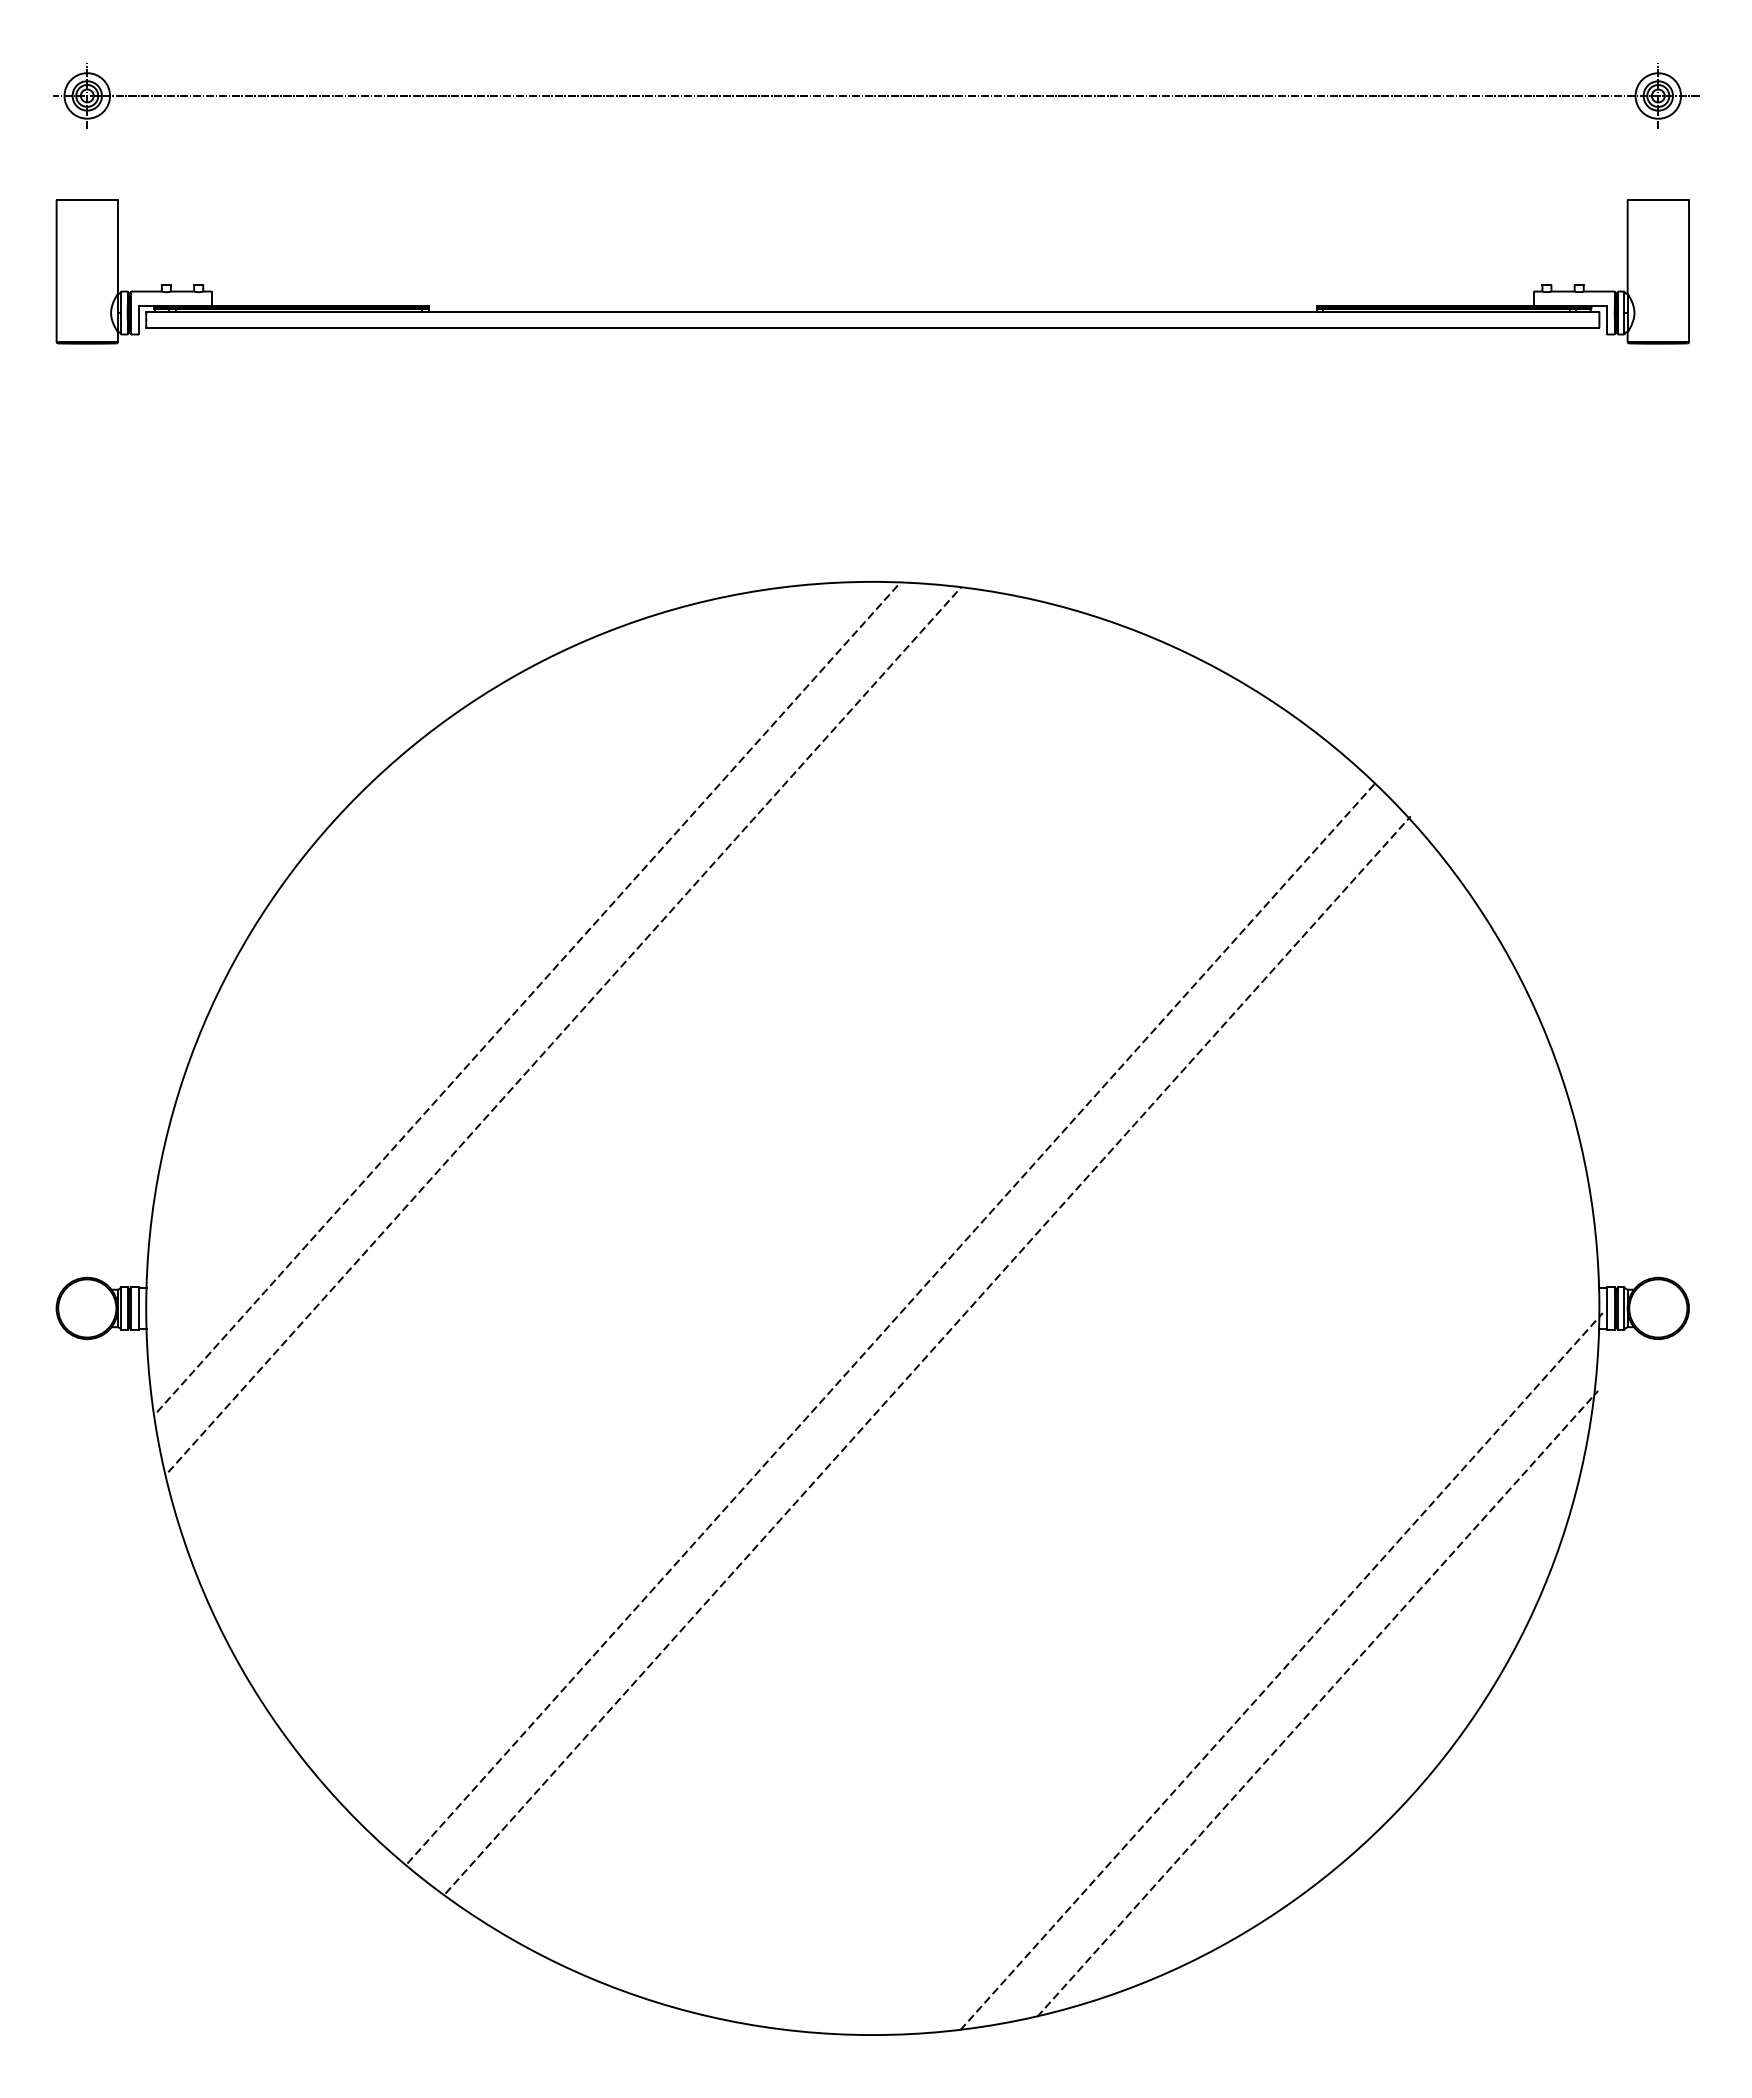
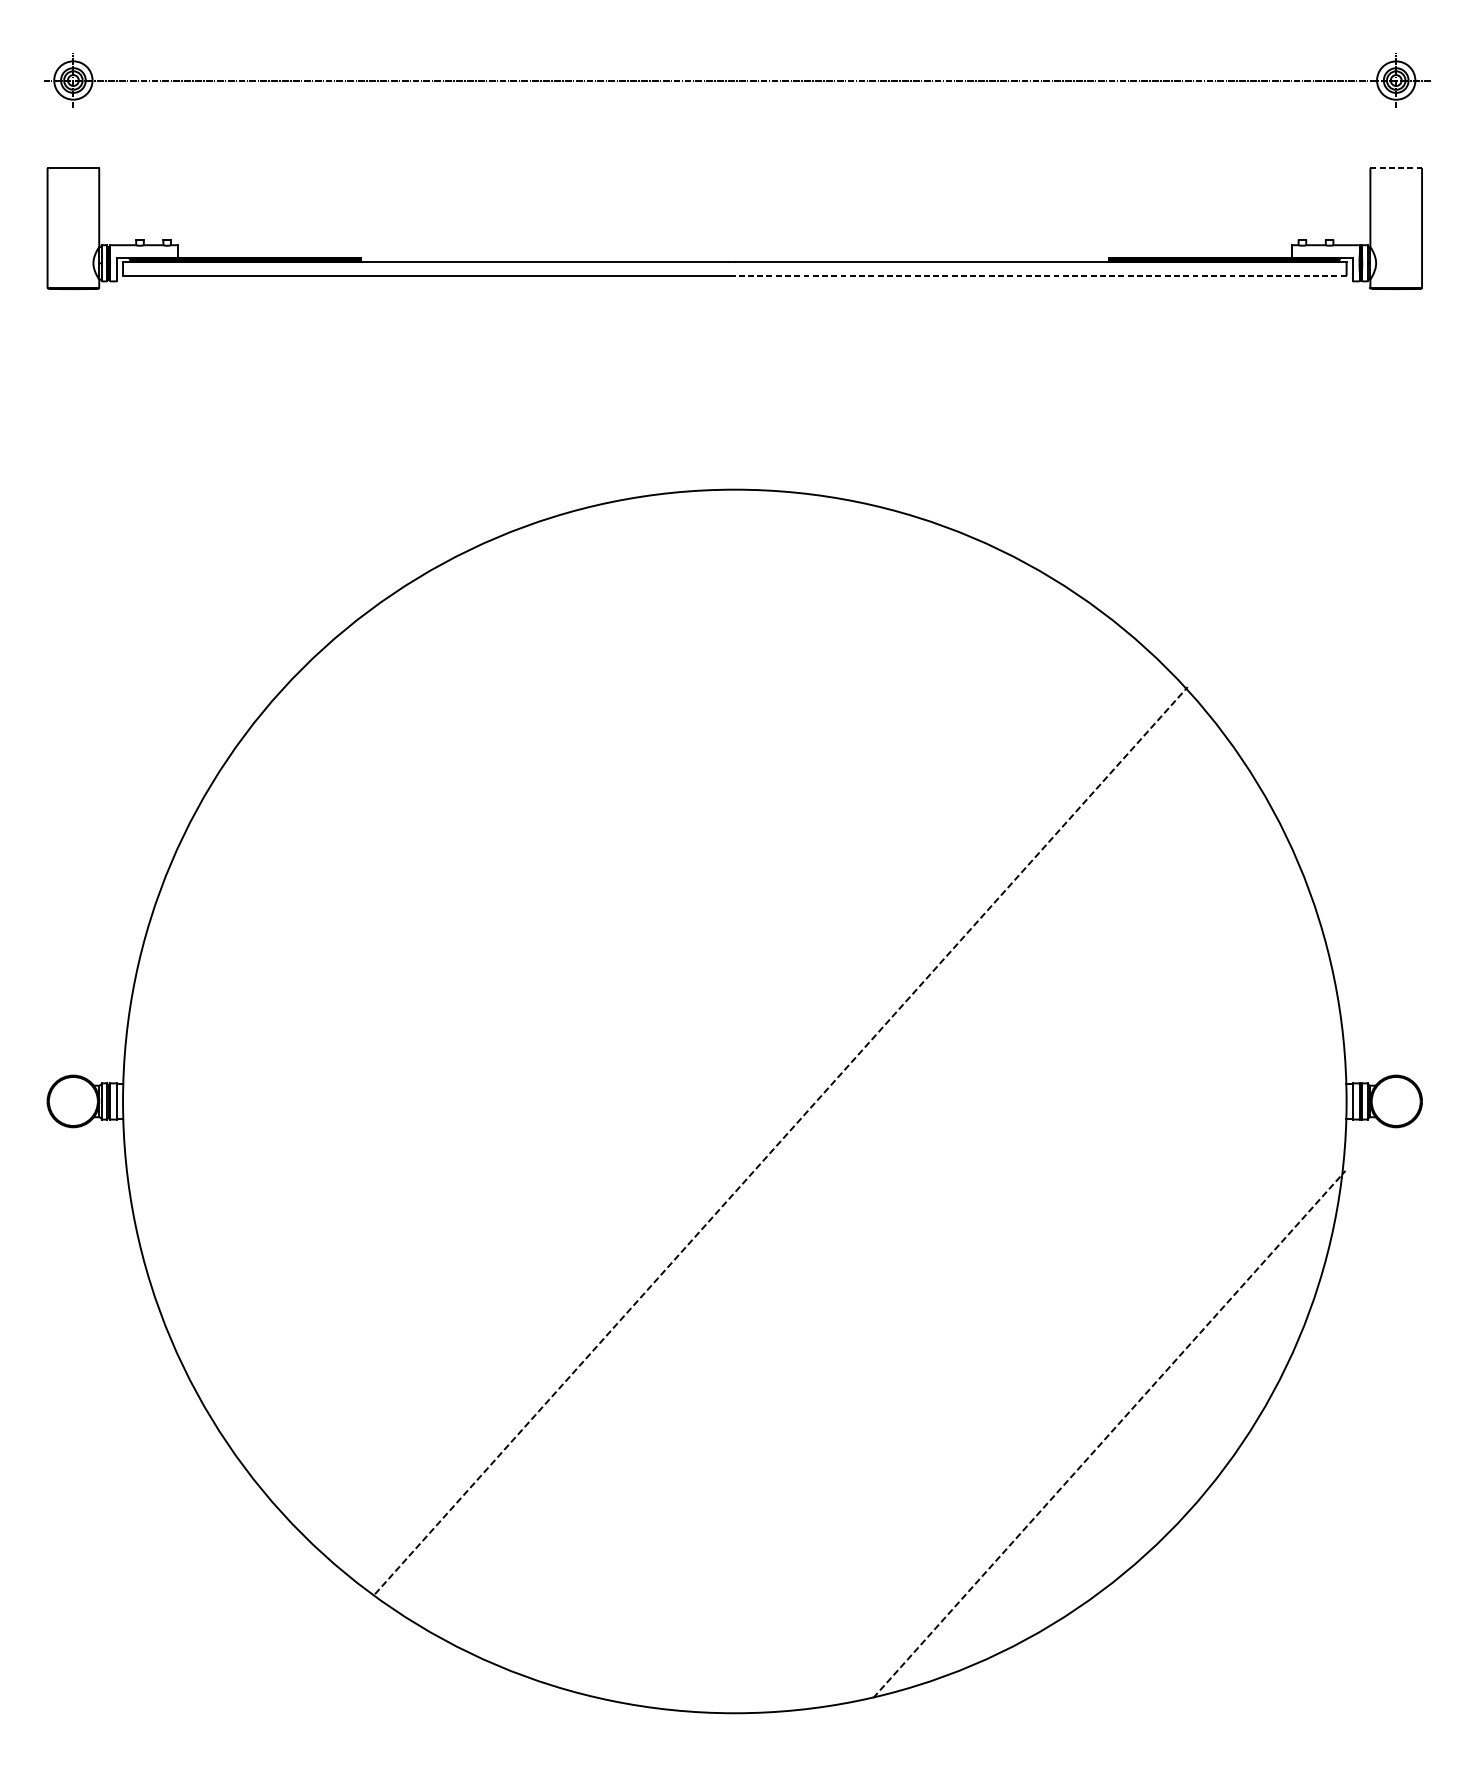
line: (1658, 200) -> (1396, 168), solid -> dashed
line: (1235, 327) -> (1040, 275), solid -> dashed
line: (528, 997) -> (444, 839), removed
line: (564, 1029) -> (475, 866), removed
line: (891, 1322) -> (750, 1113), removed
line: (1281, 1671) -> (1078, 1407), removed

